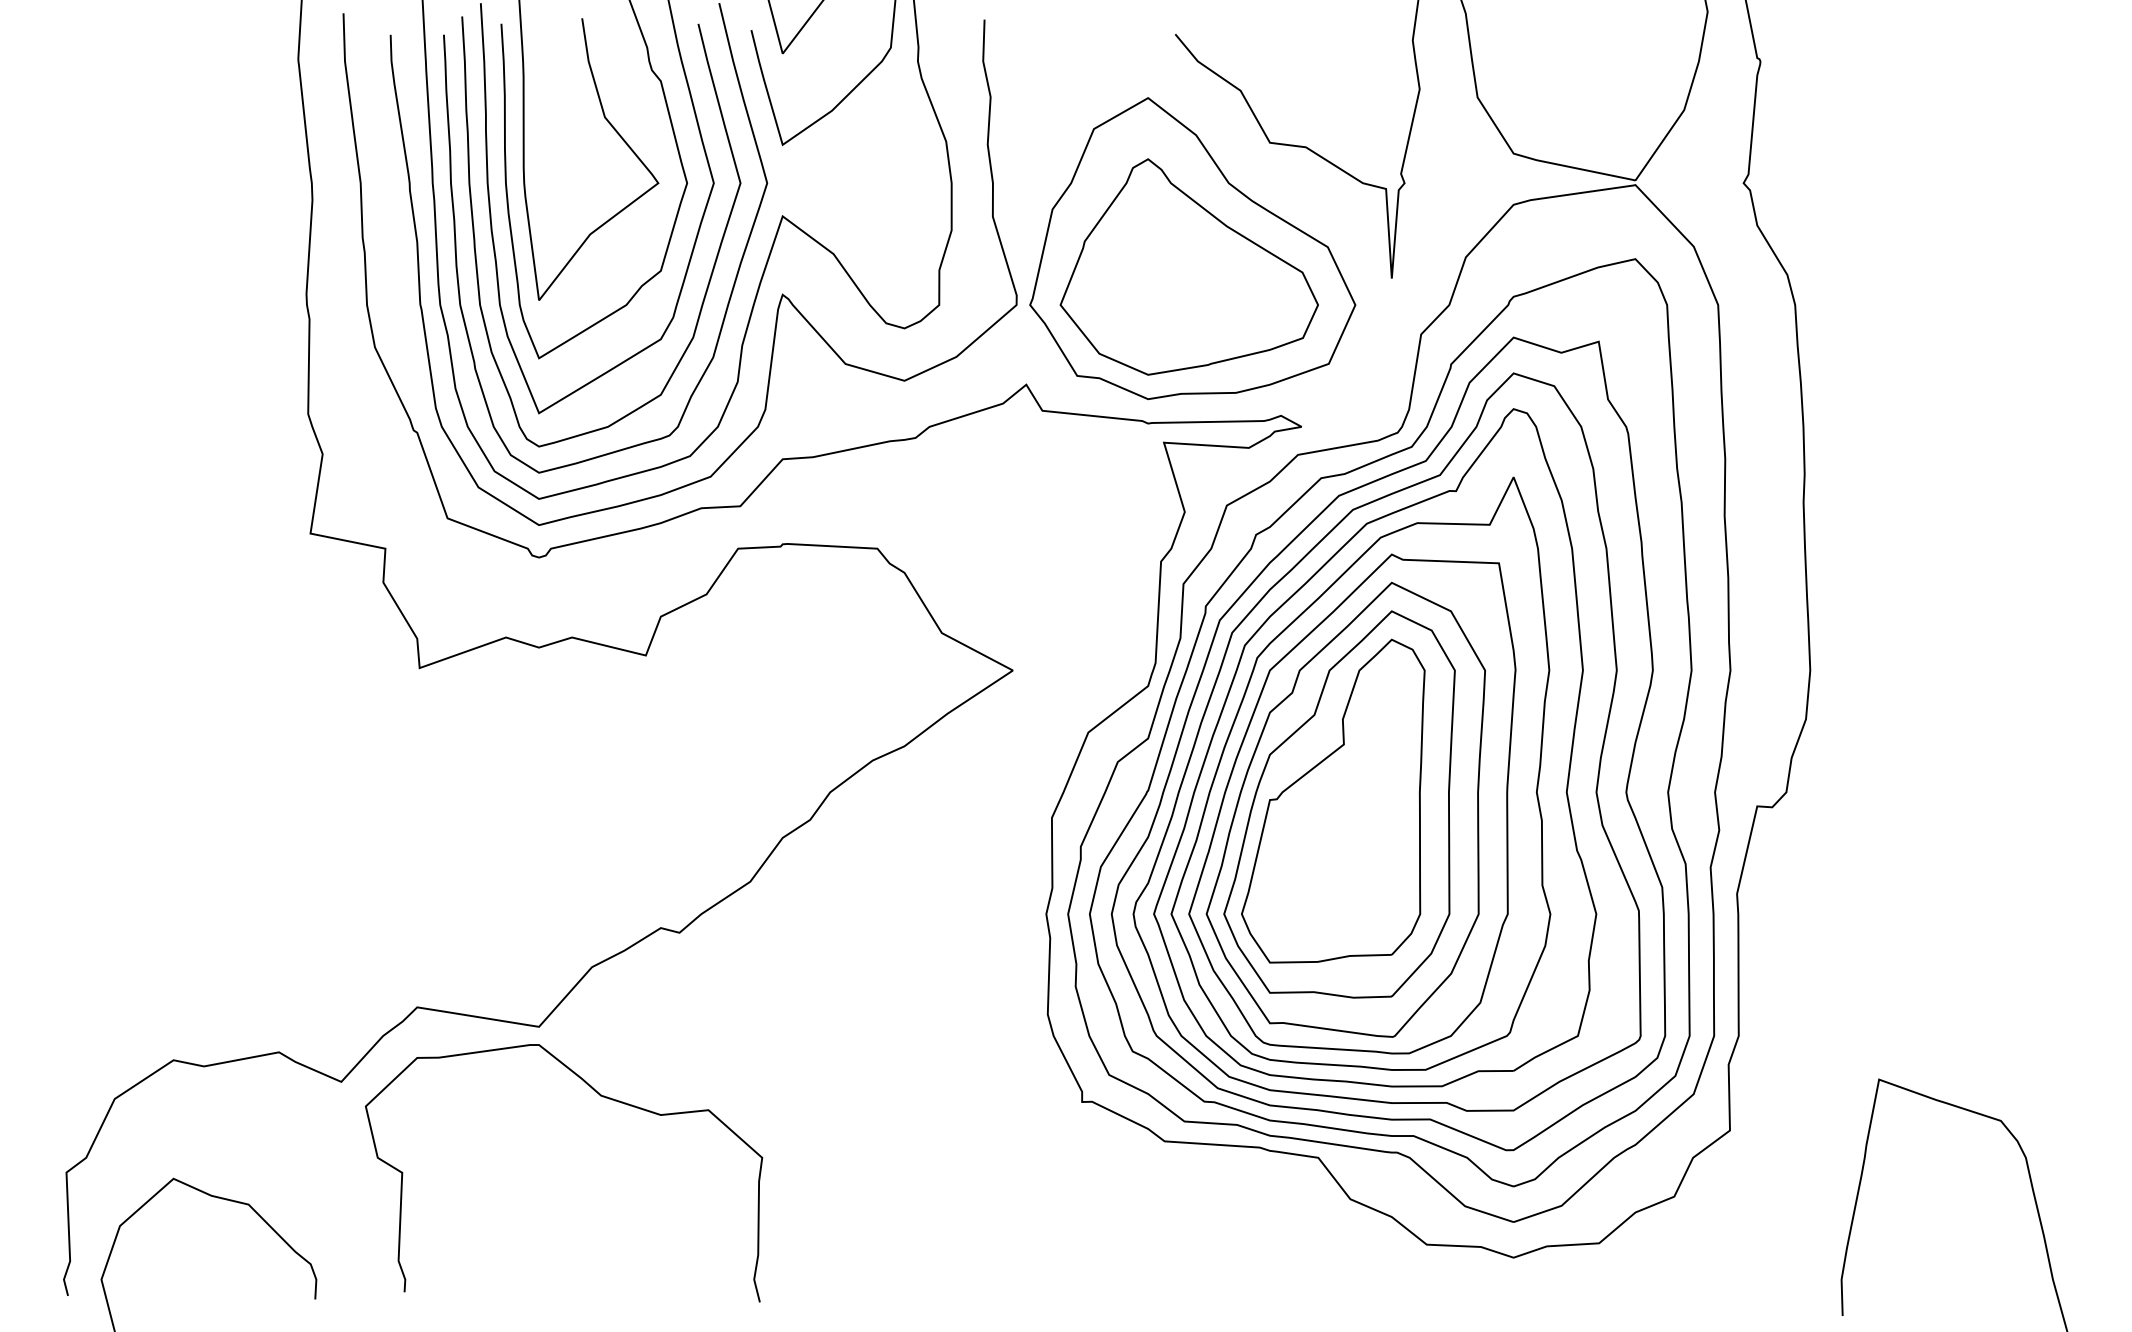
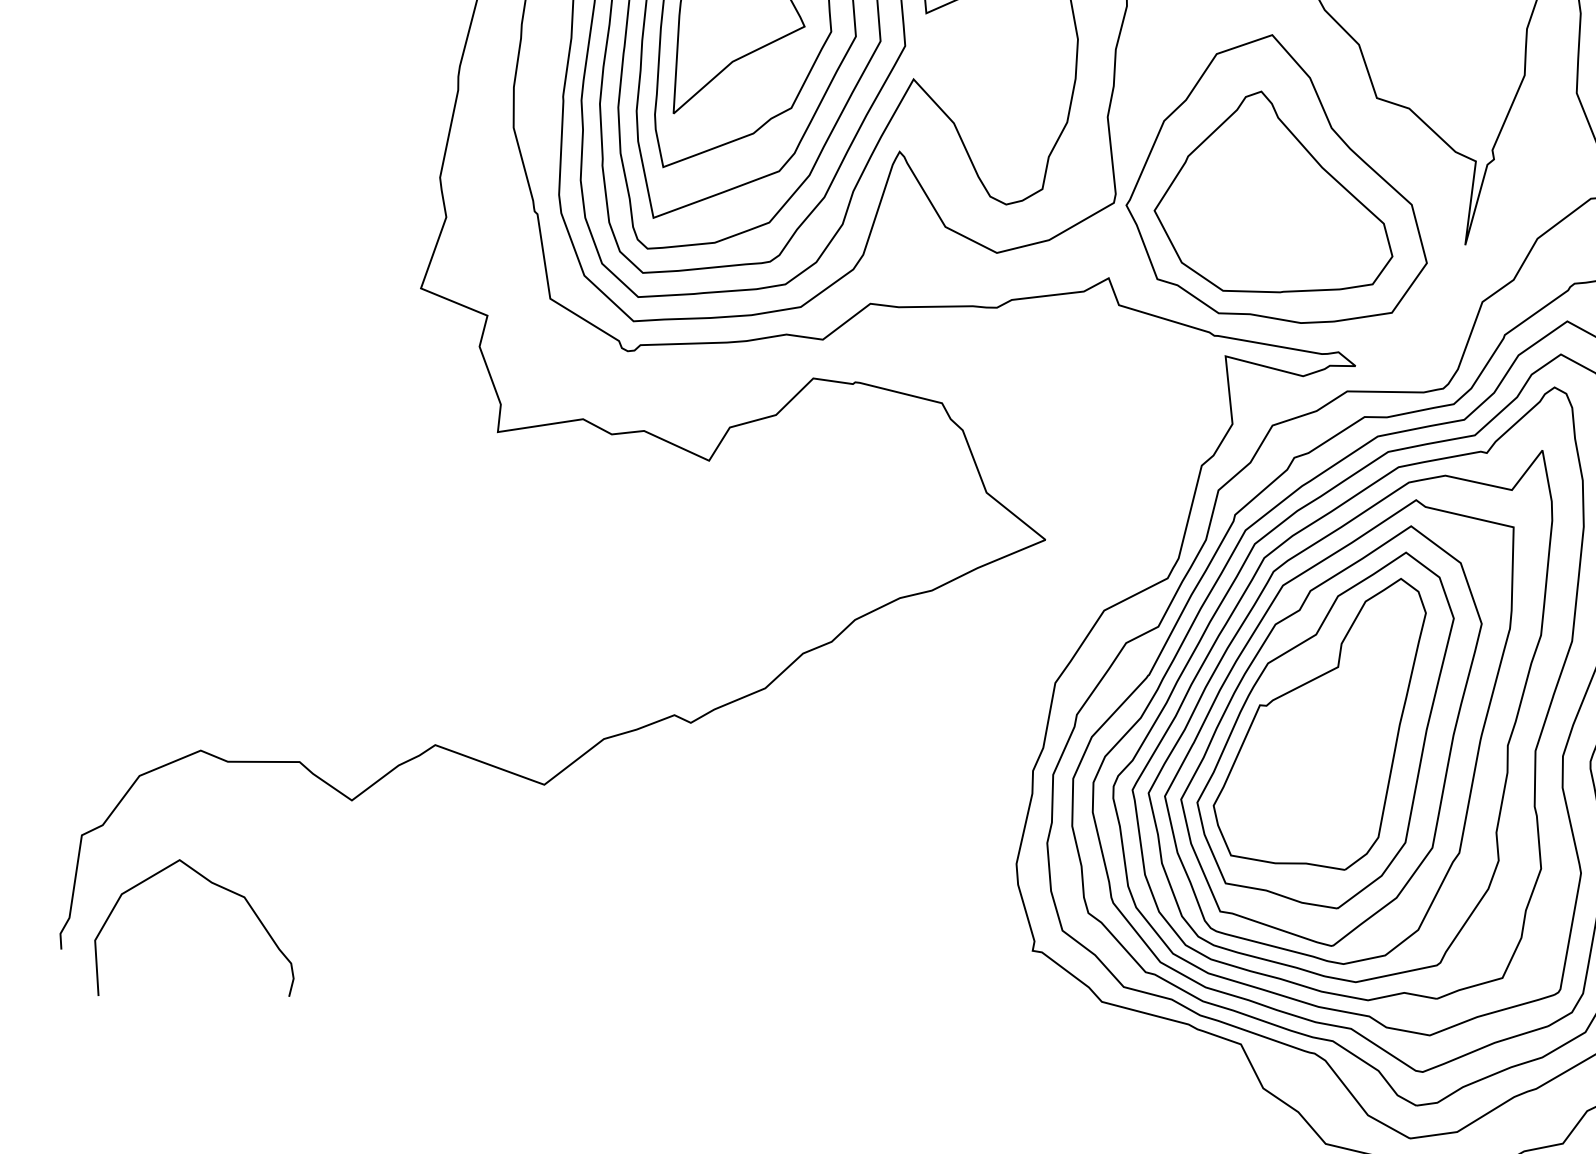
curve: (602, 1097) -> (590, 861), removed

